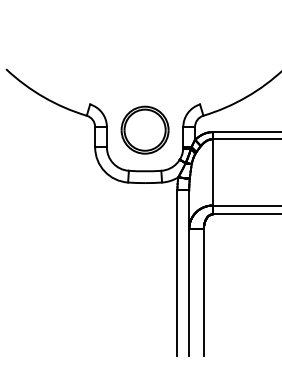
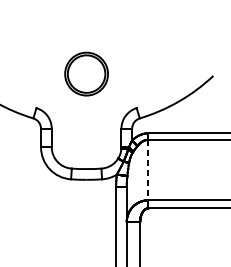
part: (144, 129) -> (86, 73), moved
line: (212, 172) -> (148, 170), solid -> dashed

